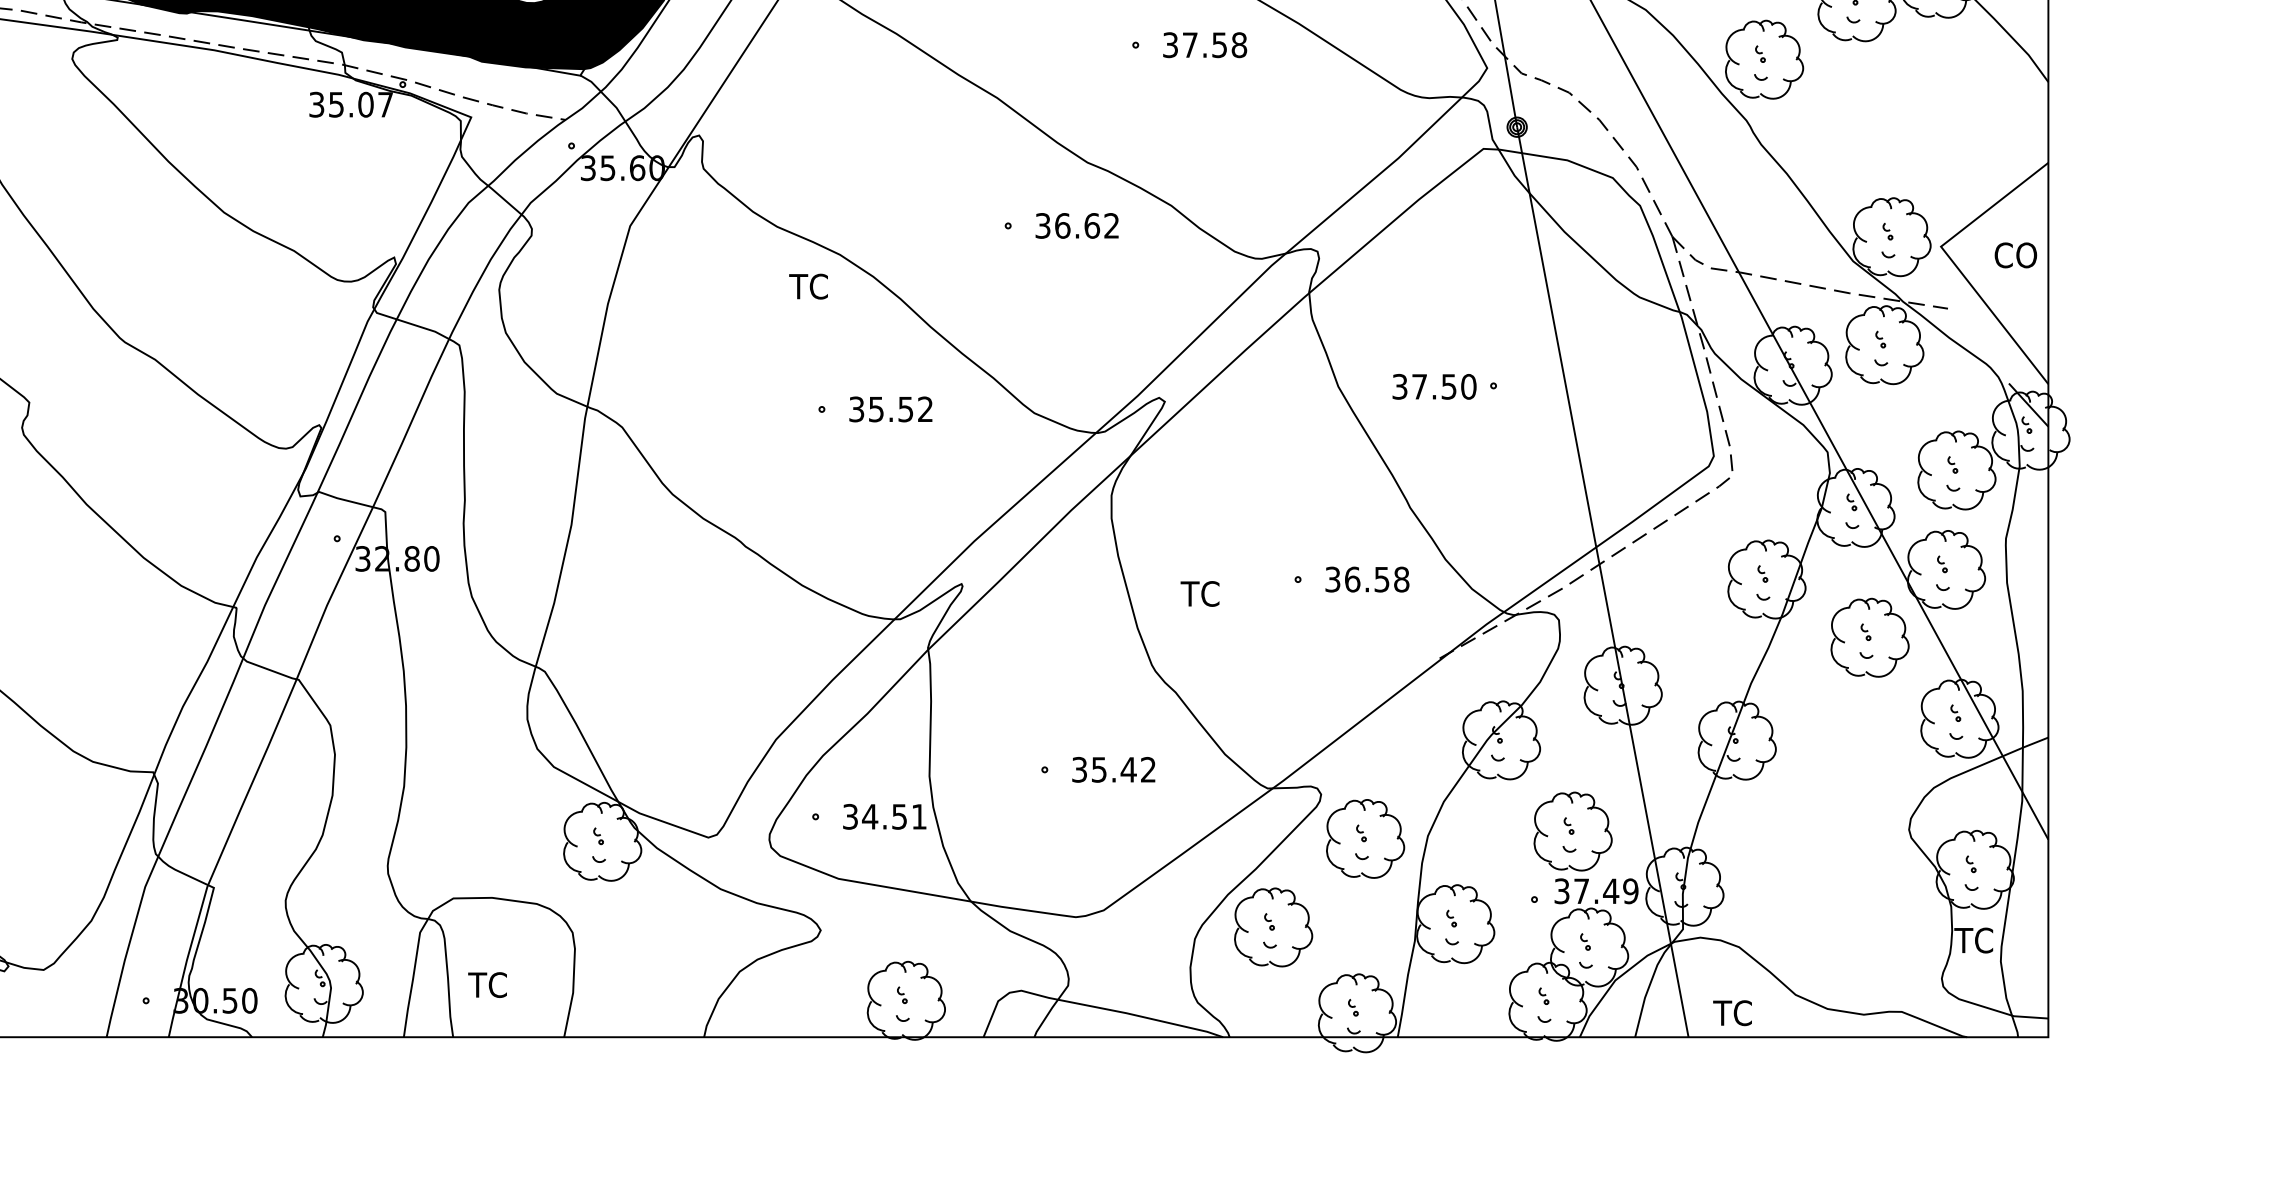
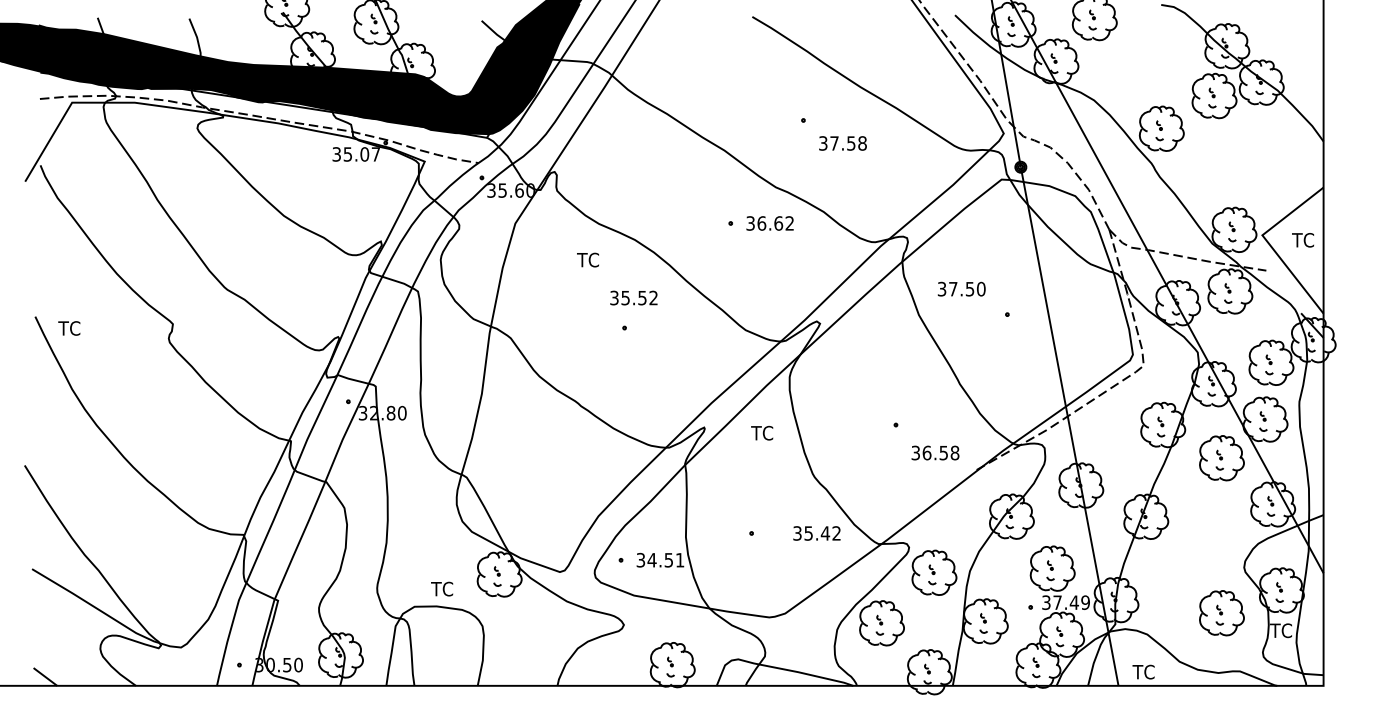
text: (1204, 45) -> (842, 143), moved
text: (2014, 255) -> (1304, 240), CO -> TC
text: (807, 285) -> (587, 259), moved
text: (1434, 385) -> (961, 288), moved
text: (890, 408) -> (633, 297), moved
text: (1367, 578) -> (935, 452), moved
text: (1200, 592) -> (762, 432), moved
text: (1112, 769) -> (816, 533), moved
part: (1869, 910) -> (1221, 613), added
text: (488, 983) -> (442, 588), moved

